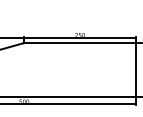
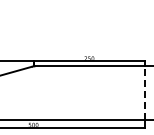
line: (136, 70) -> (145, 93), solid -> dashed

